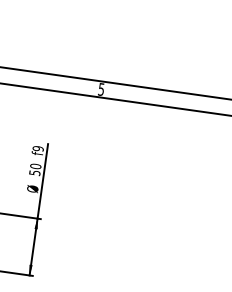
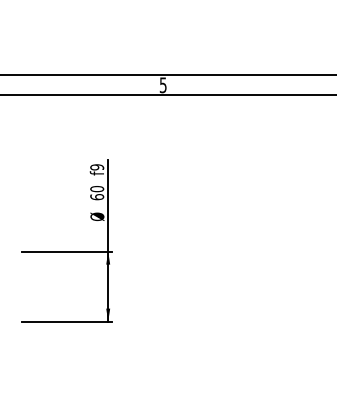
text: (35, 173) -> (97, 197), 50 -> 60

